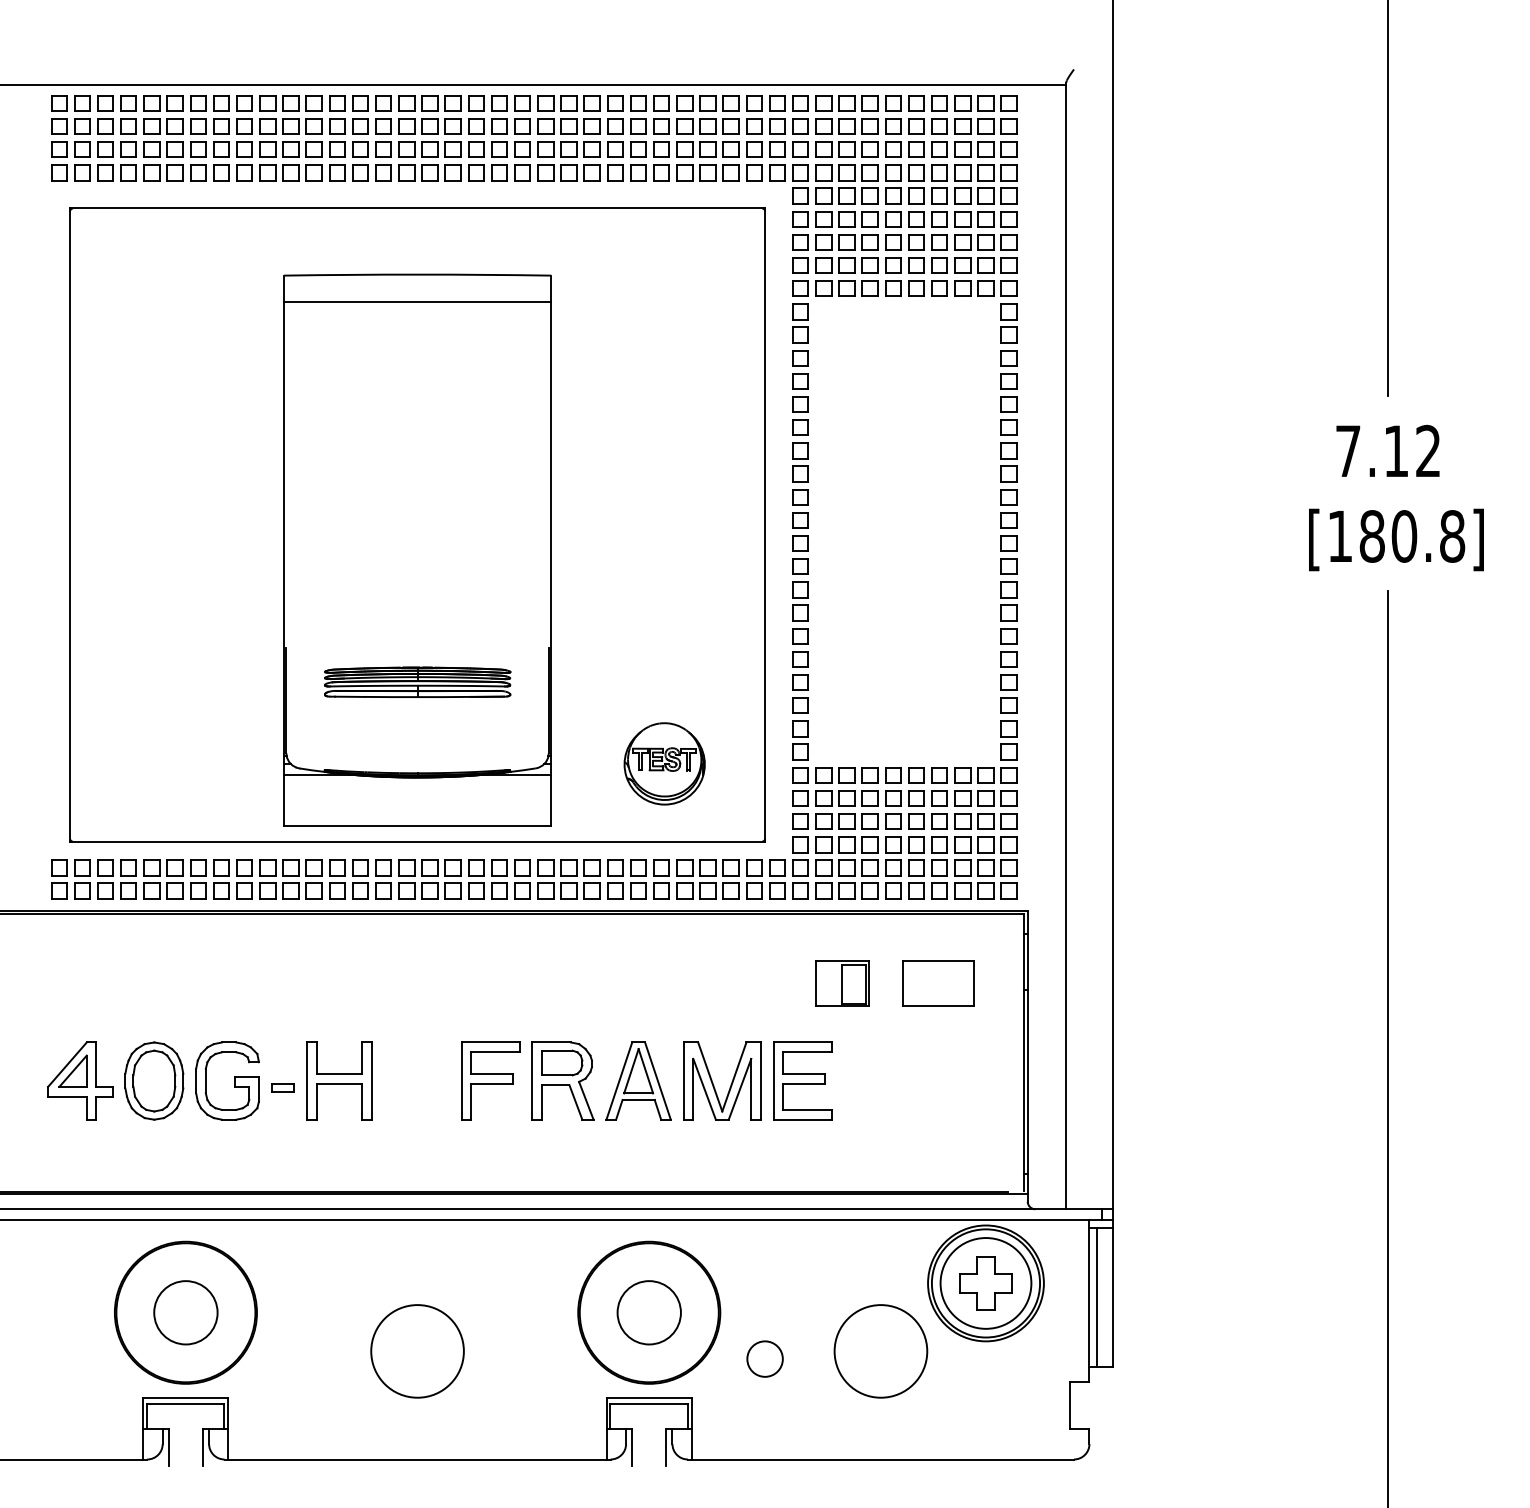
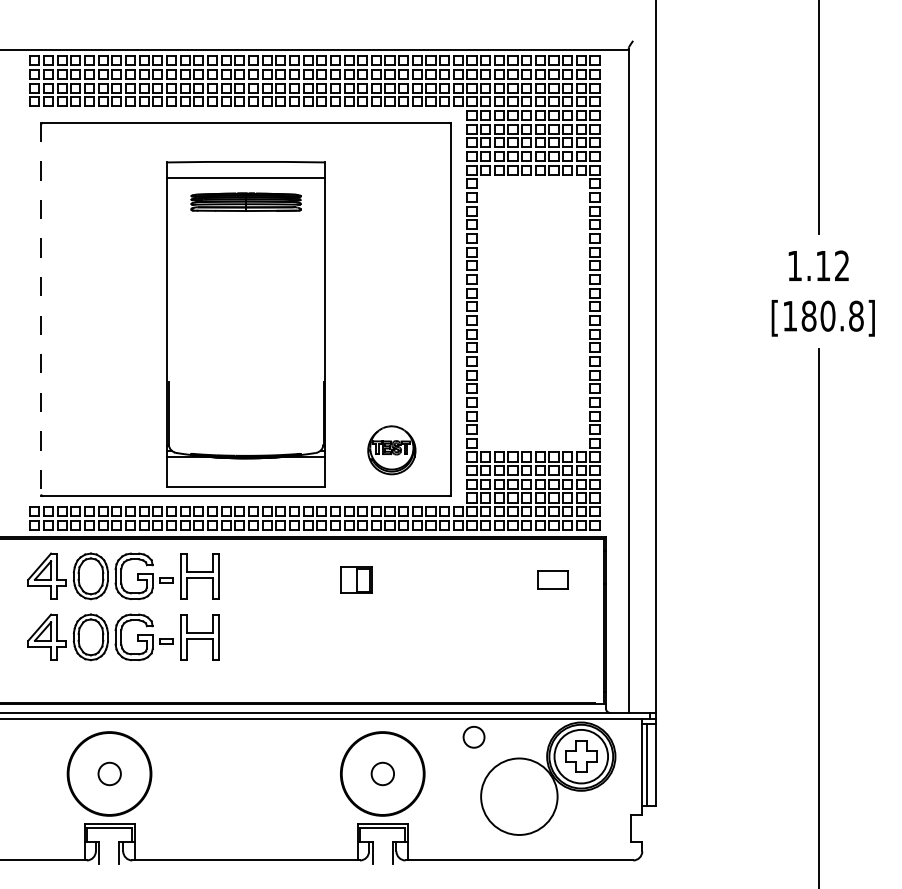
text: (1347, 450) -> (794, 265), 7.12 -> 1.12
line: (70, 525) -> (41, 309), solid -> dashed
part: (416, 681) -> (245, 201), moved
part: (209, 977) -> (123, 576), added
part: (842, 982) -> (356, 579), moved
part: (937, 982) -> (552, 579), size x0.7
part: (645, 1081) -> (380, 637), removed
circle: (185, 1311) -> (109, 773), size x0.6
circle: (648, 1311) -> (382, 773), size x0.6
circle: (418, 1350) -> (246, 796), removed
circle: (881, 1350) -> (519, 796), size x1.4
circle: (764, 1357) -> (473, 736), moved

